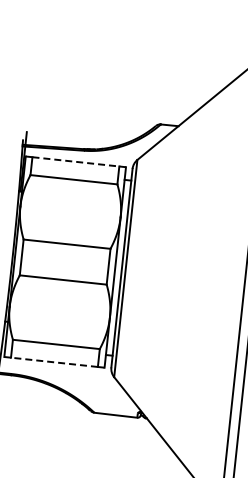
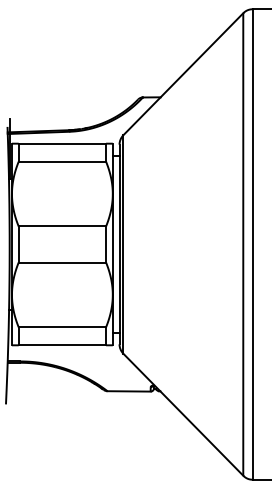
line: (76, 161) -> (62, 143), dashed -> solid
line: (54, 362) -> (62, 345), dashed -> solid

